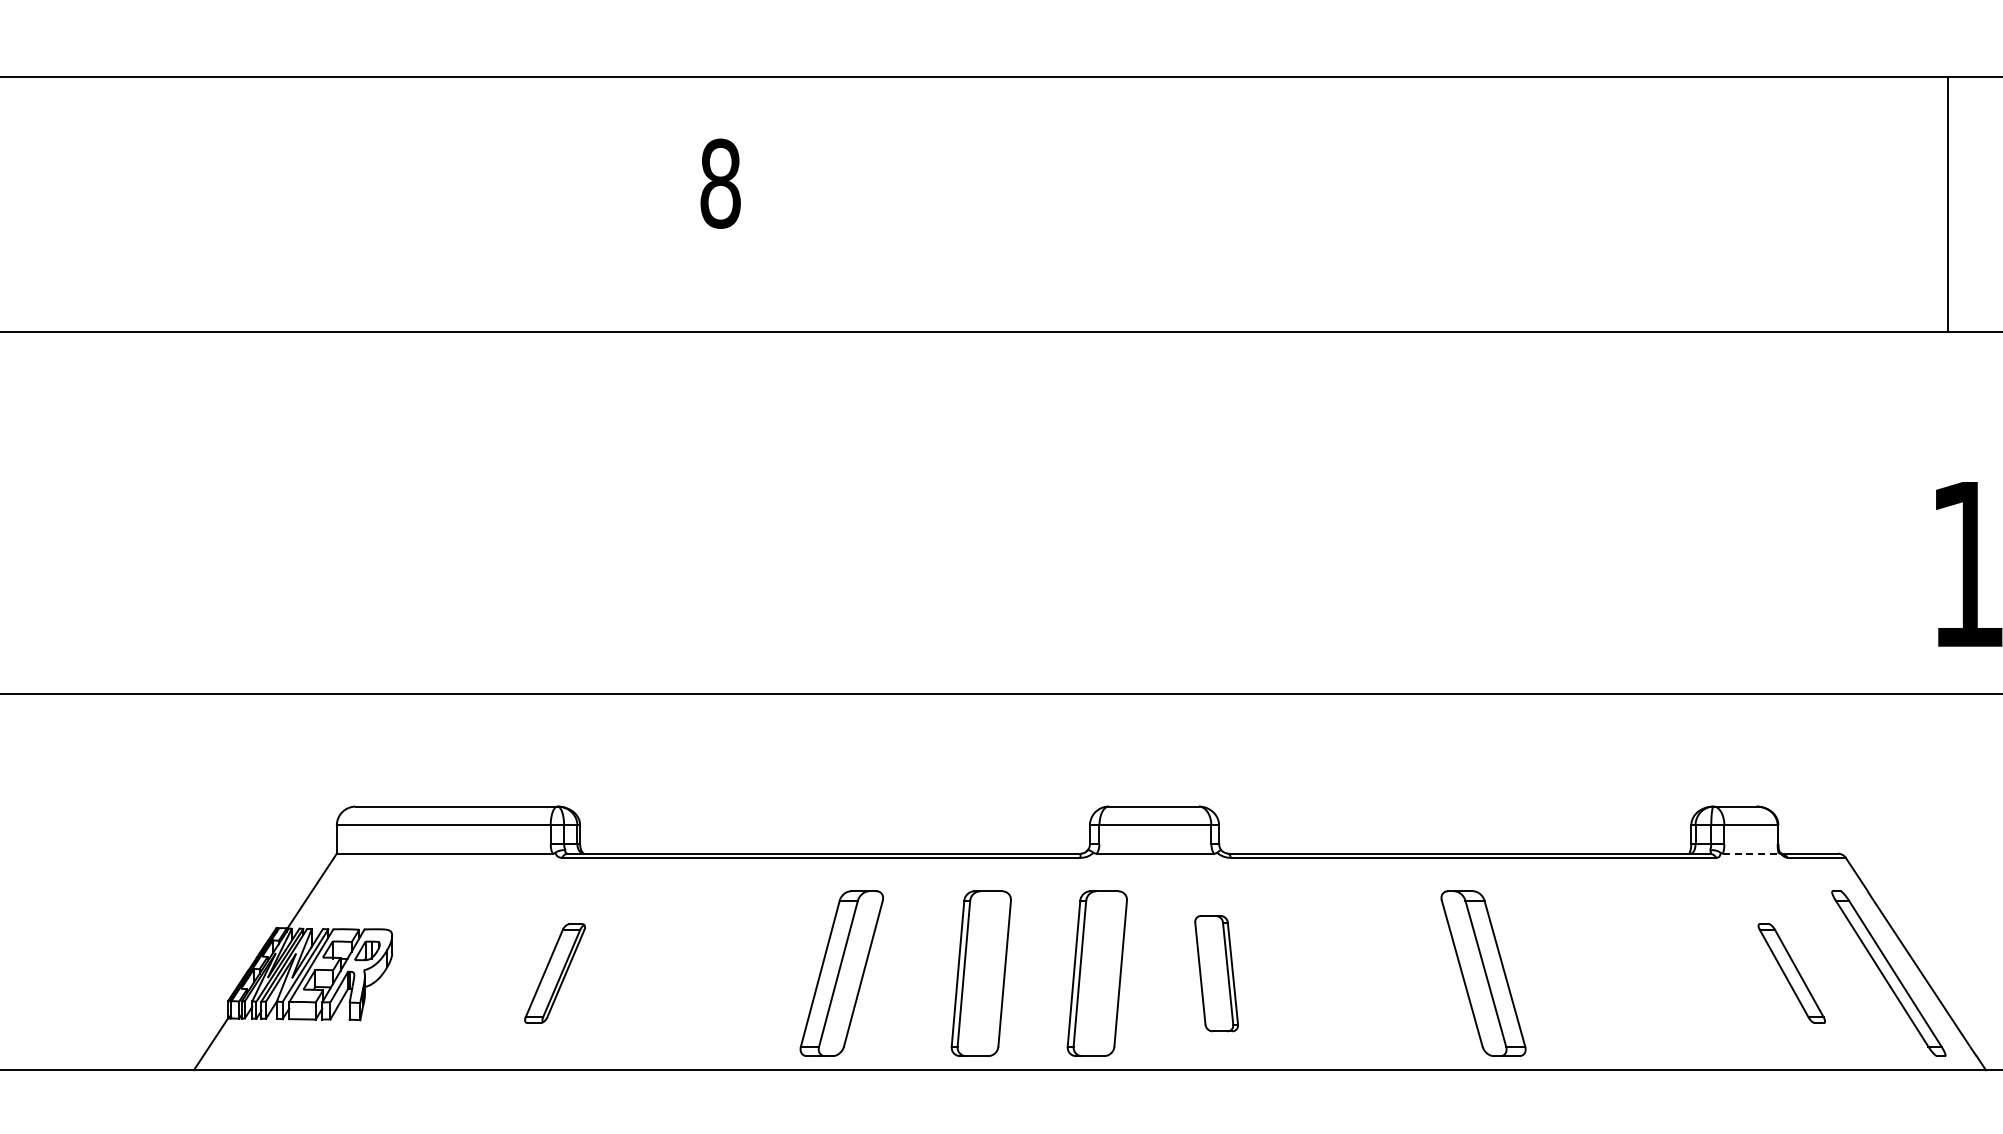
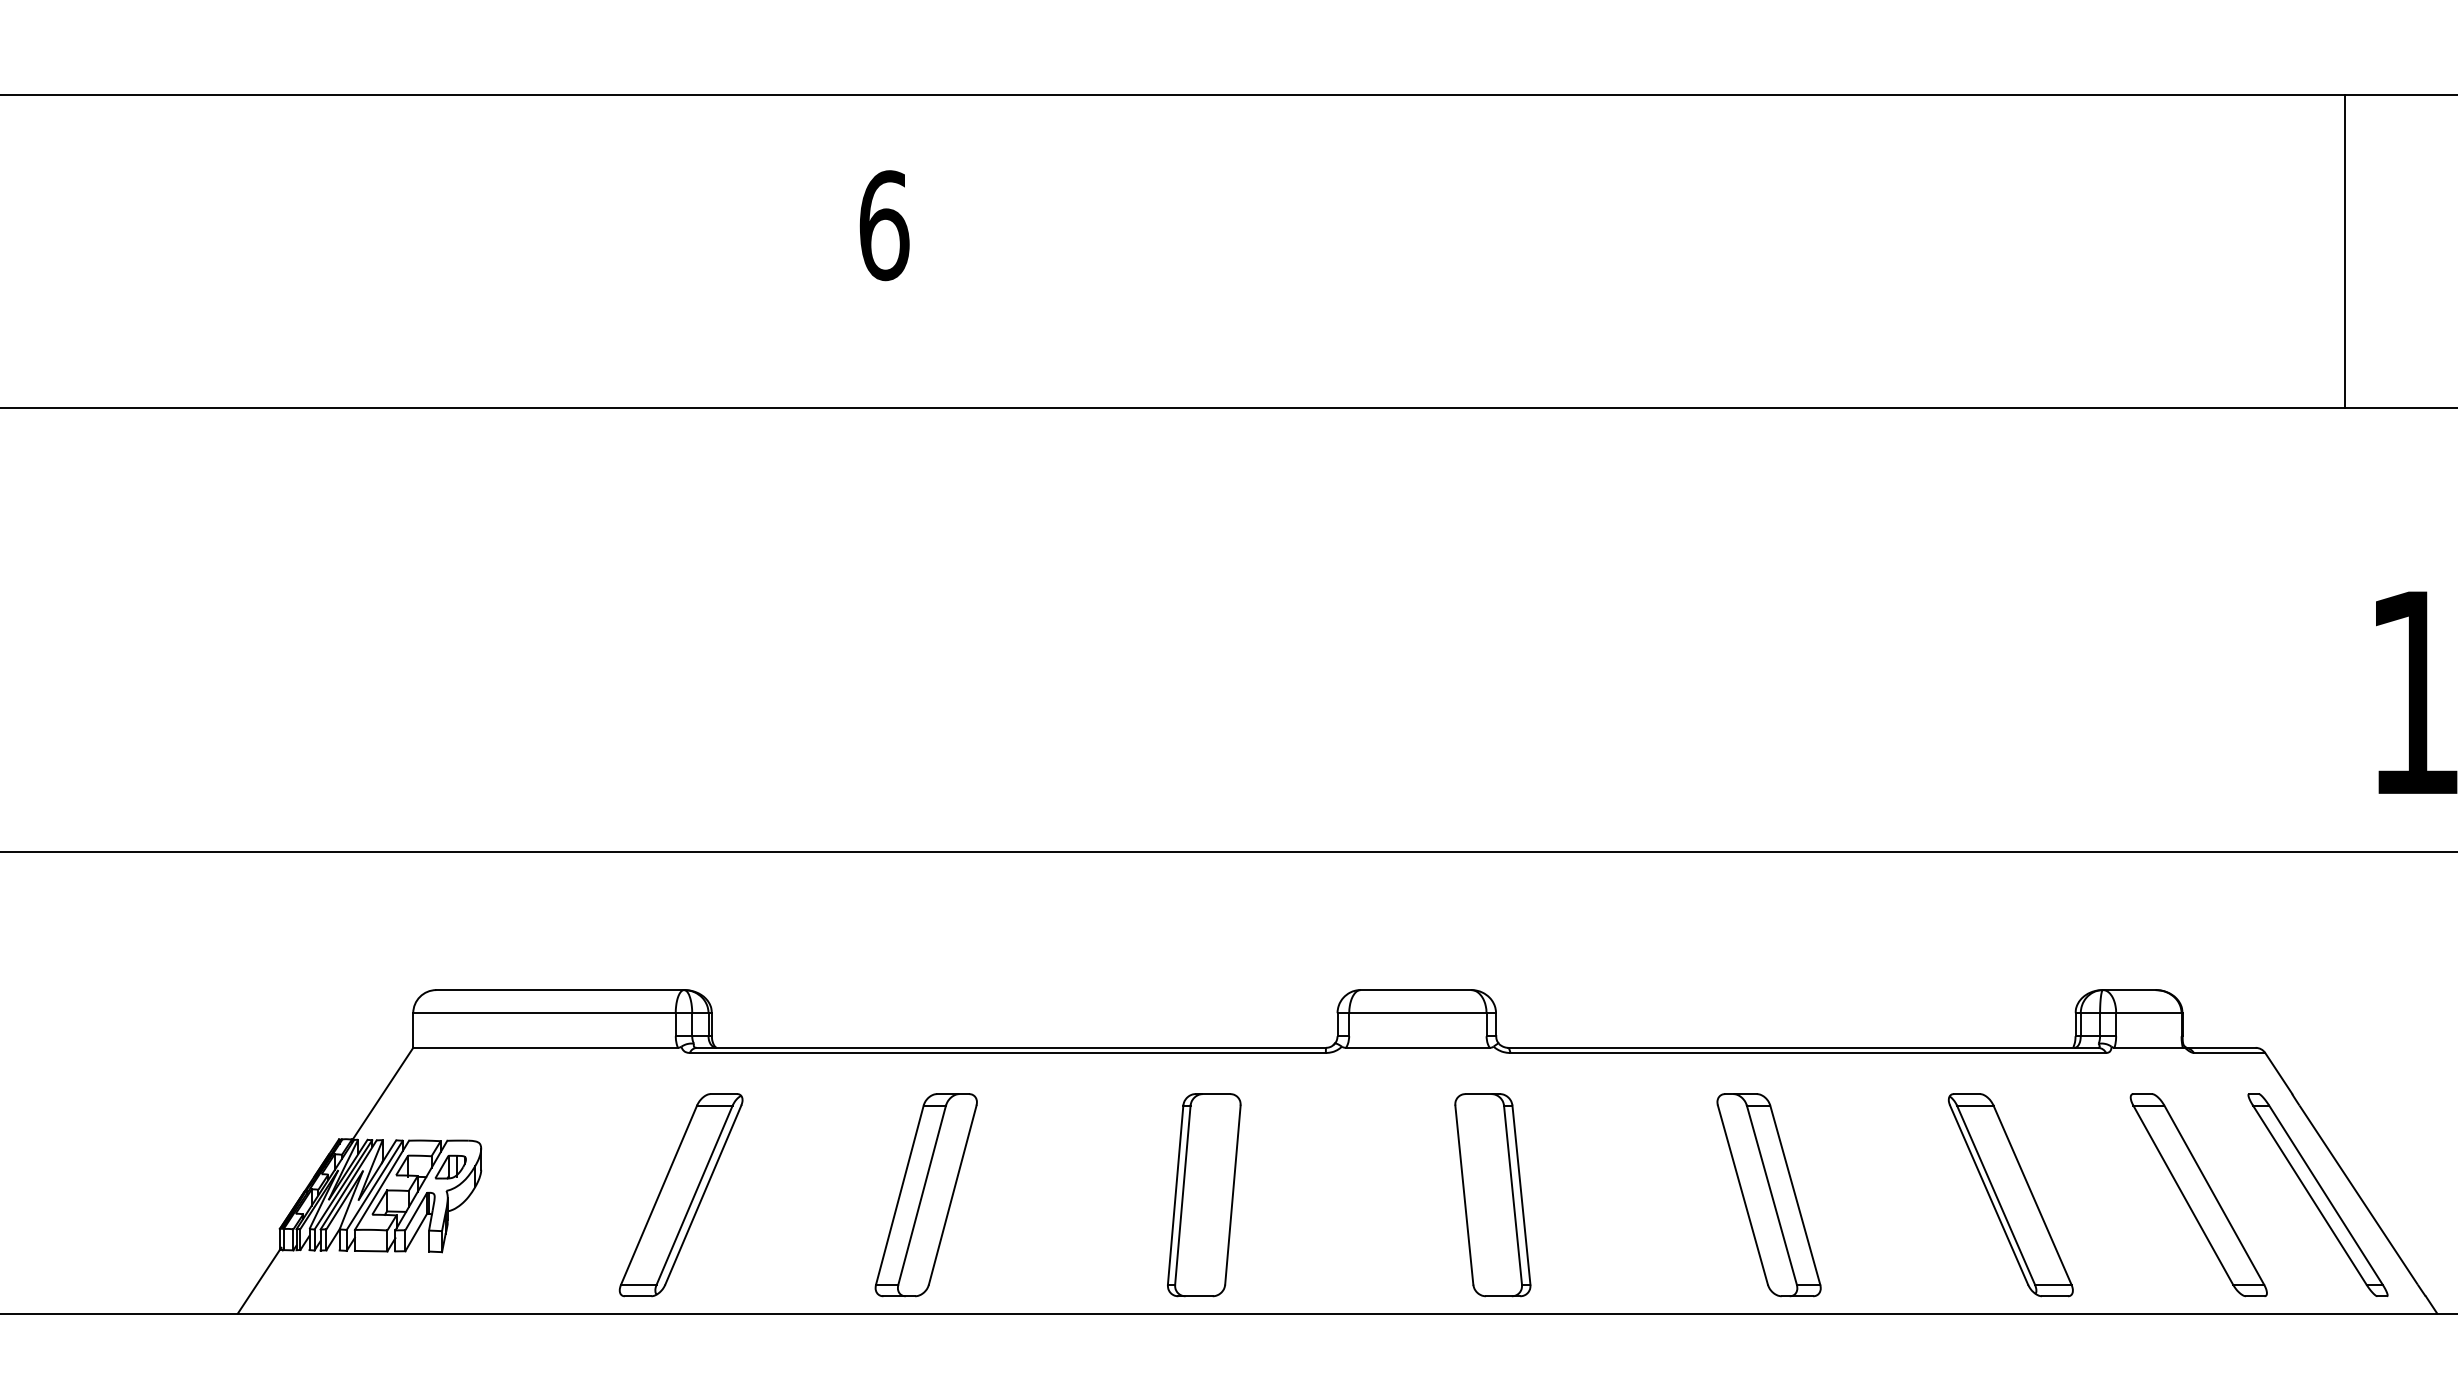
text: (720, 183) -> (884, 225), 8 -> 6
line: (1948, 204) -> (2345, 251), moved
line: (1750, 853) -> (2148, 1047), dashed -> solid
part: (554, 973) -> (680, 1194), size x1.67
part: (841, 973) -> (925, 1194), moved
part: (1096, 973) -> (1345, 1194), removed
part: (1216, 973) -> (1492, 1194), size x1.43
part: (1483, 973) -> (1769, 1194), moved
part: (1638, 973) -> (2010, 1194), added
part: (1791, 973) -> (2198, 1194), size x1.67

